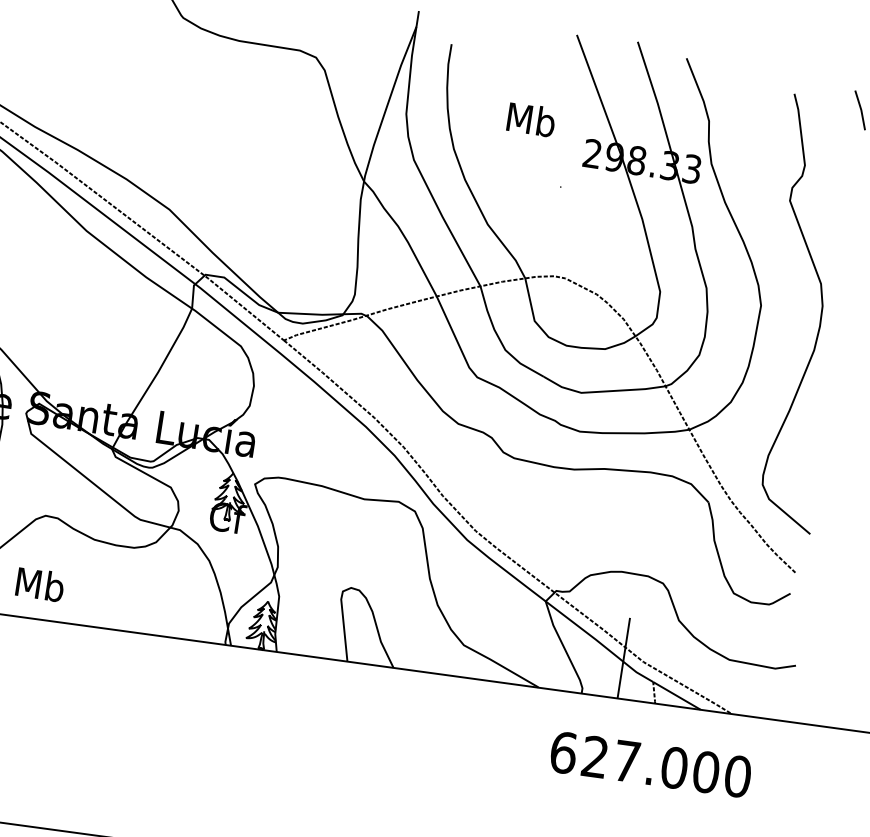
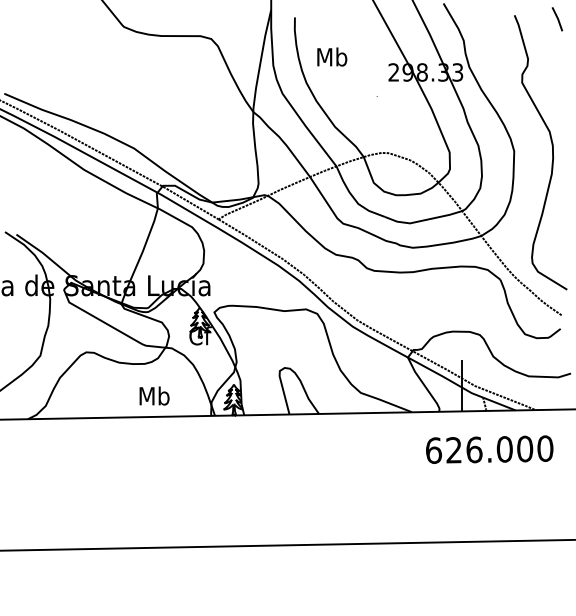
text: (531, 118) -> (332, 56), moved
text: (40, 583) -> (154, 395), moved
text: (627, 760) -> (474, 449), 627.000 -> 626.000

